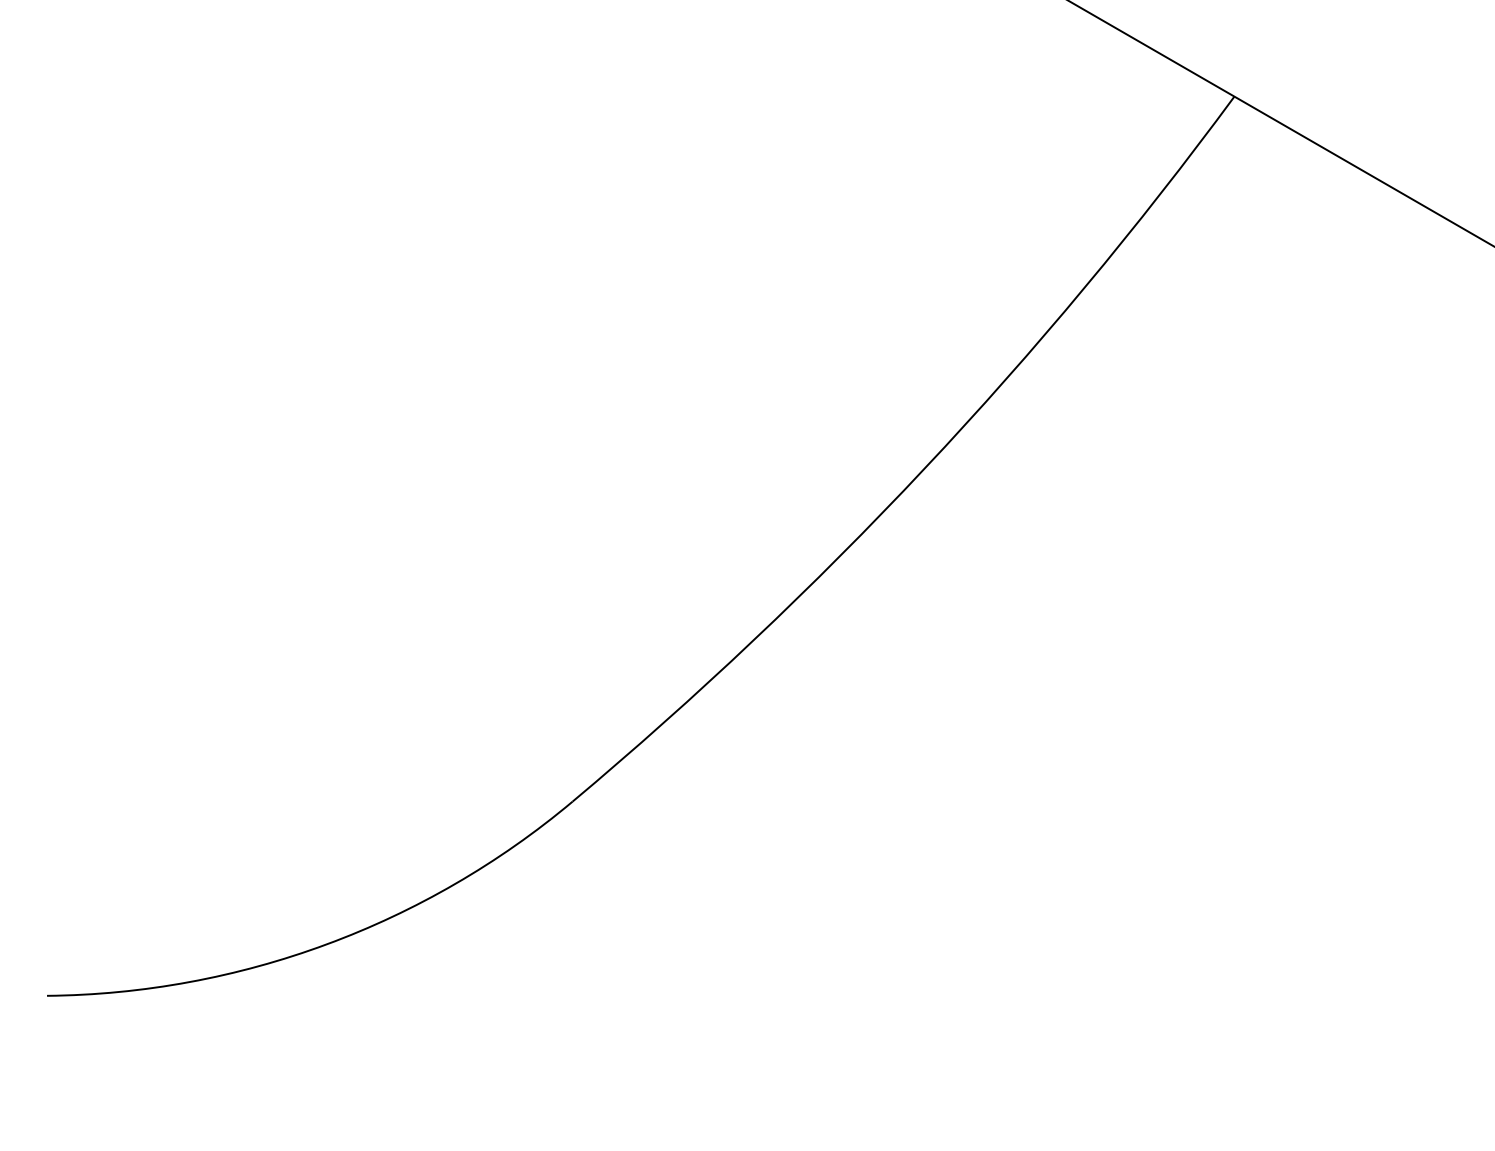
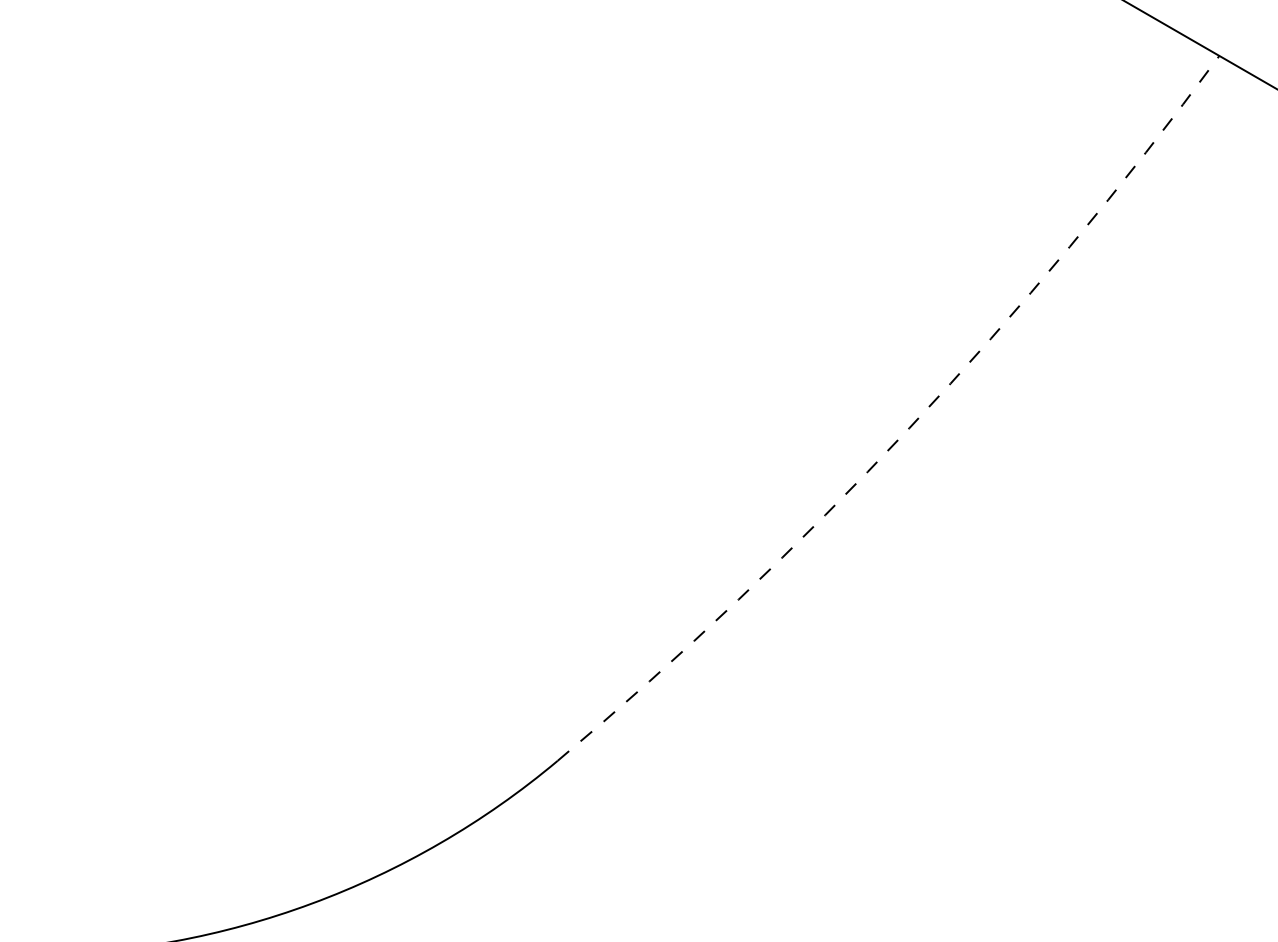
arc: (924, 468) -> (909, 427), solid -> dashed

